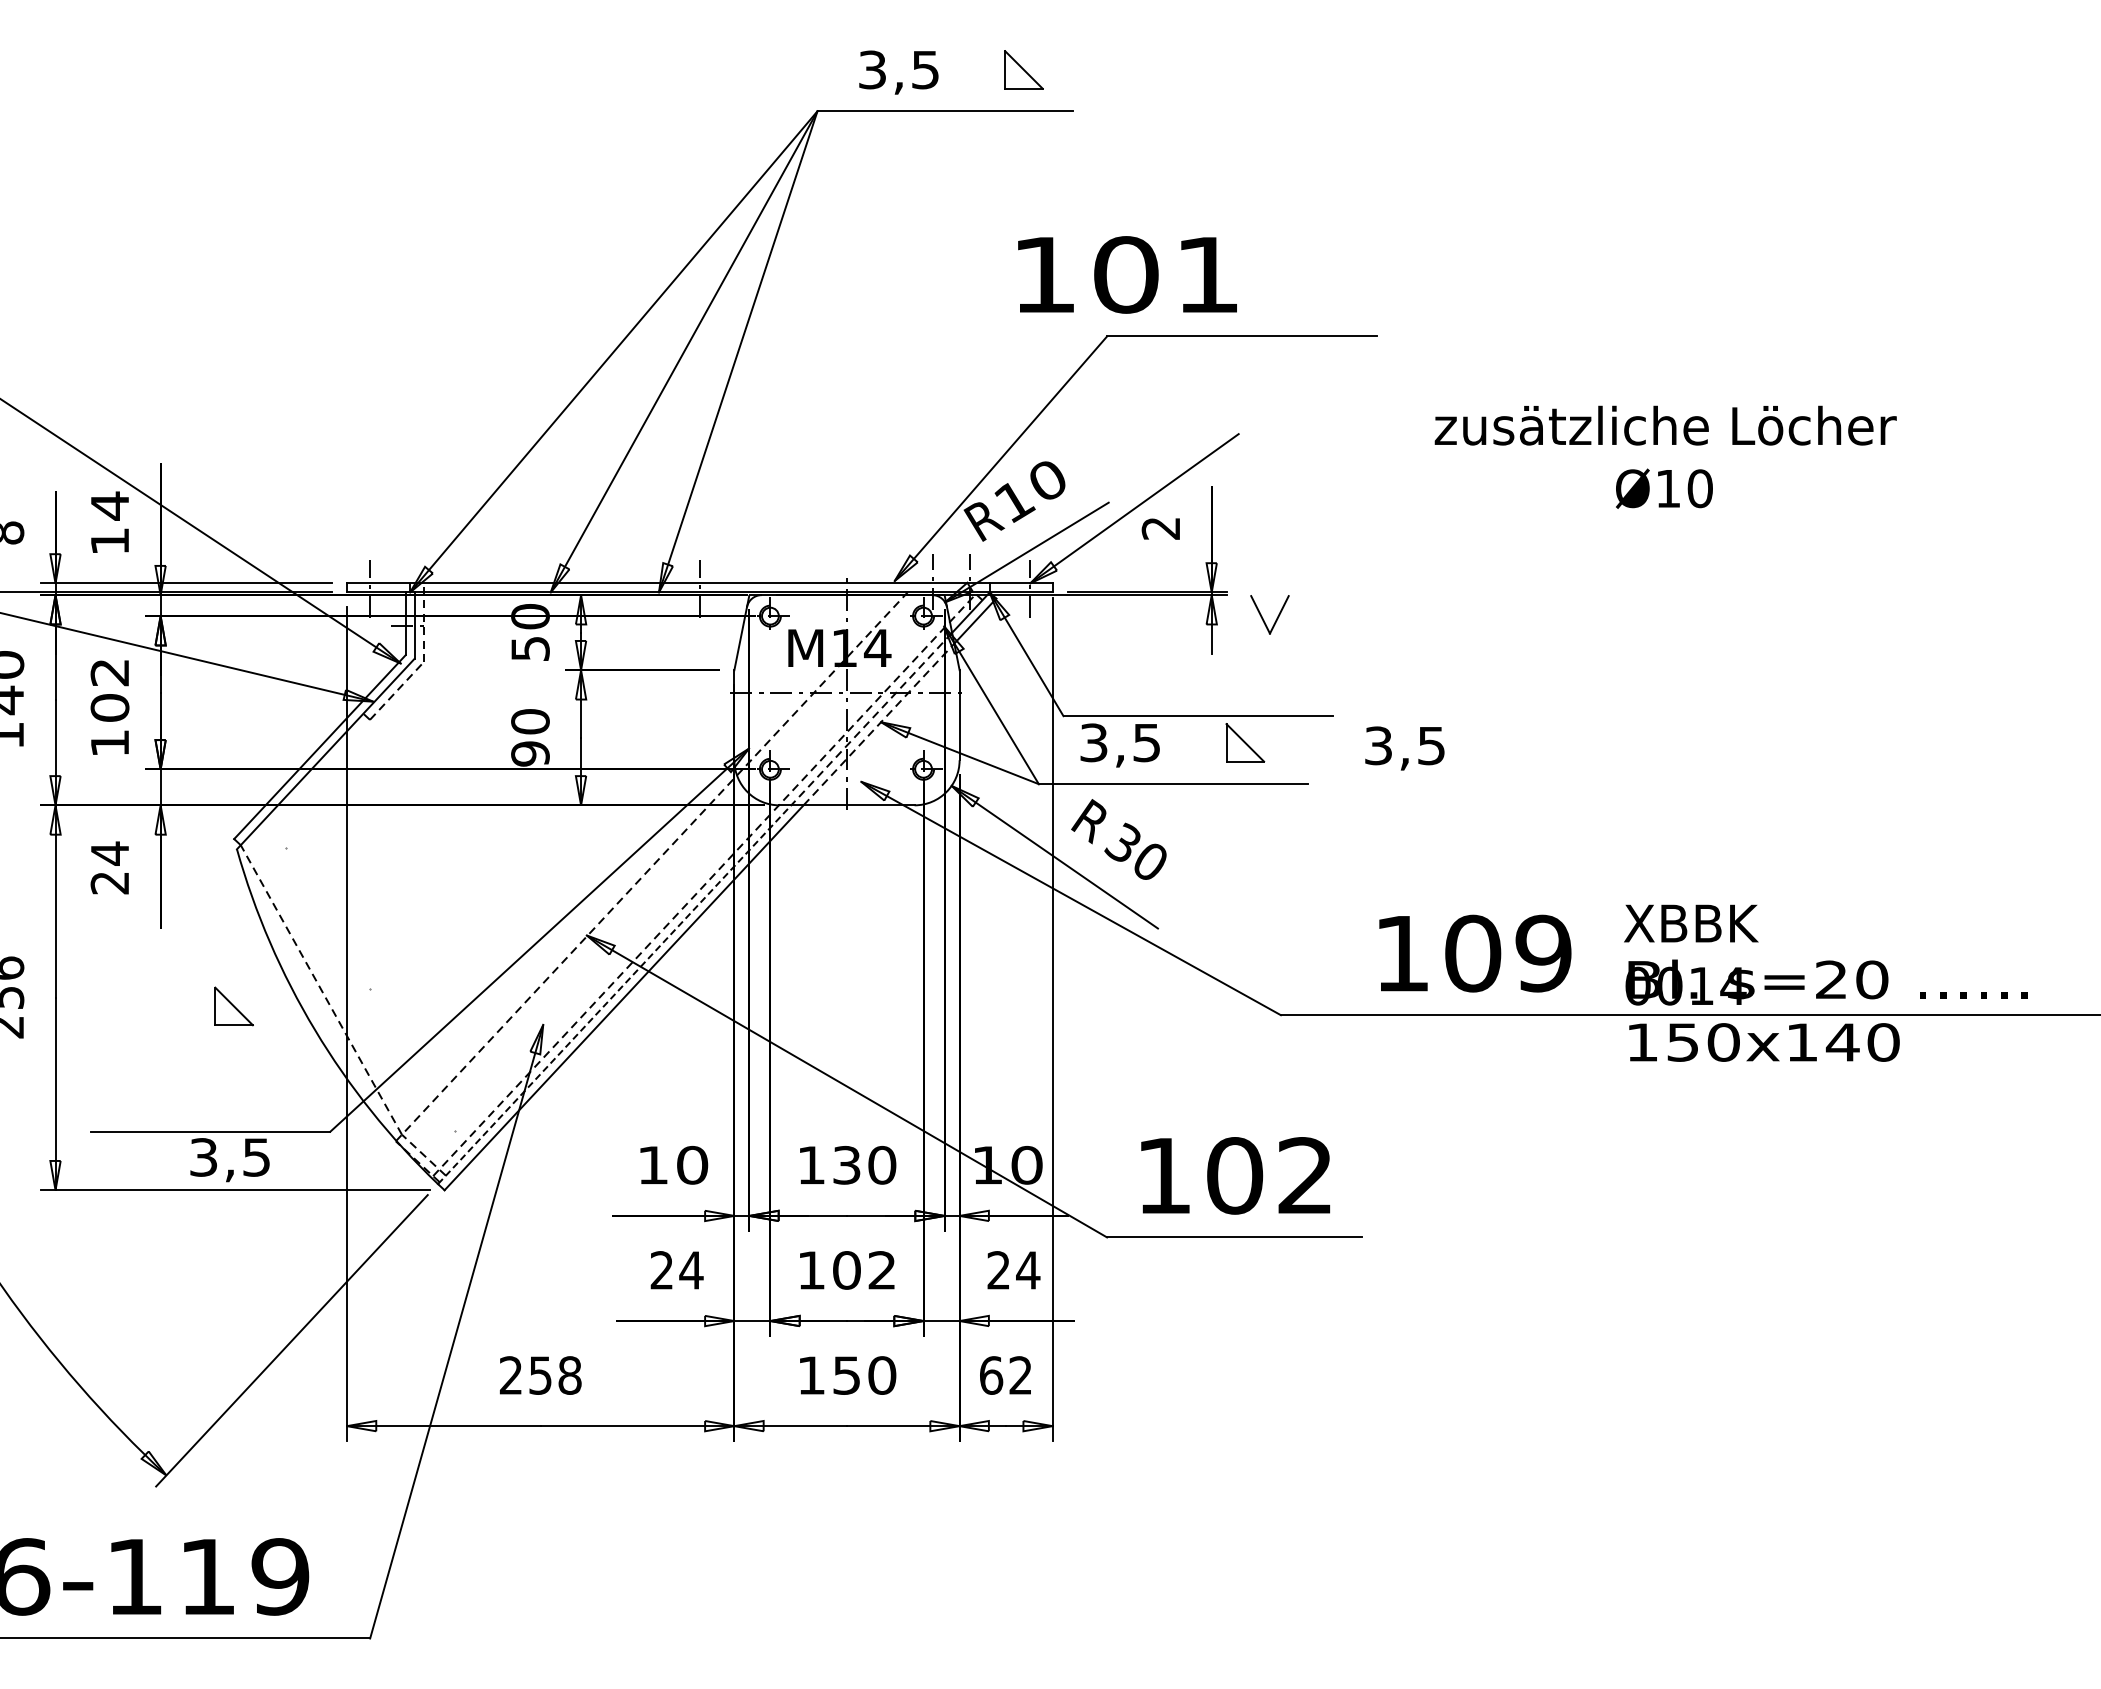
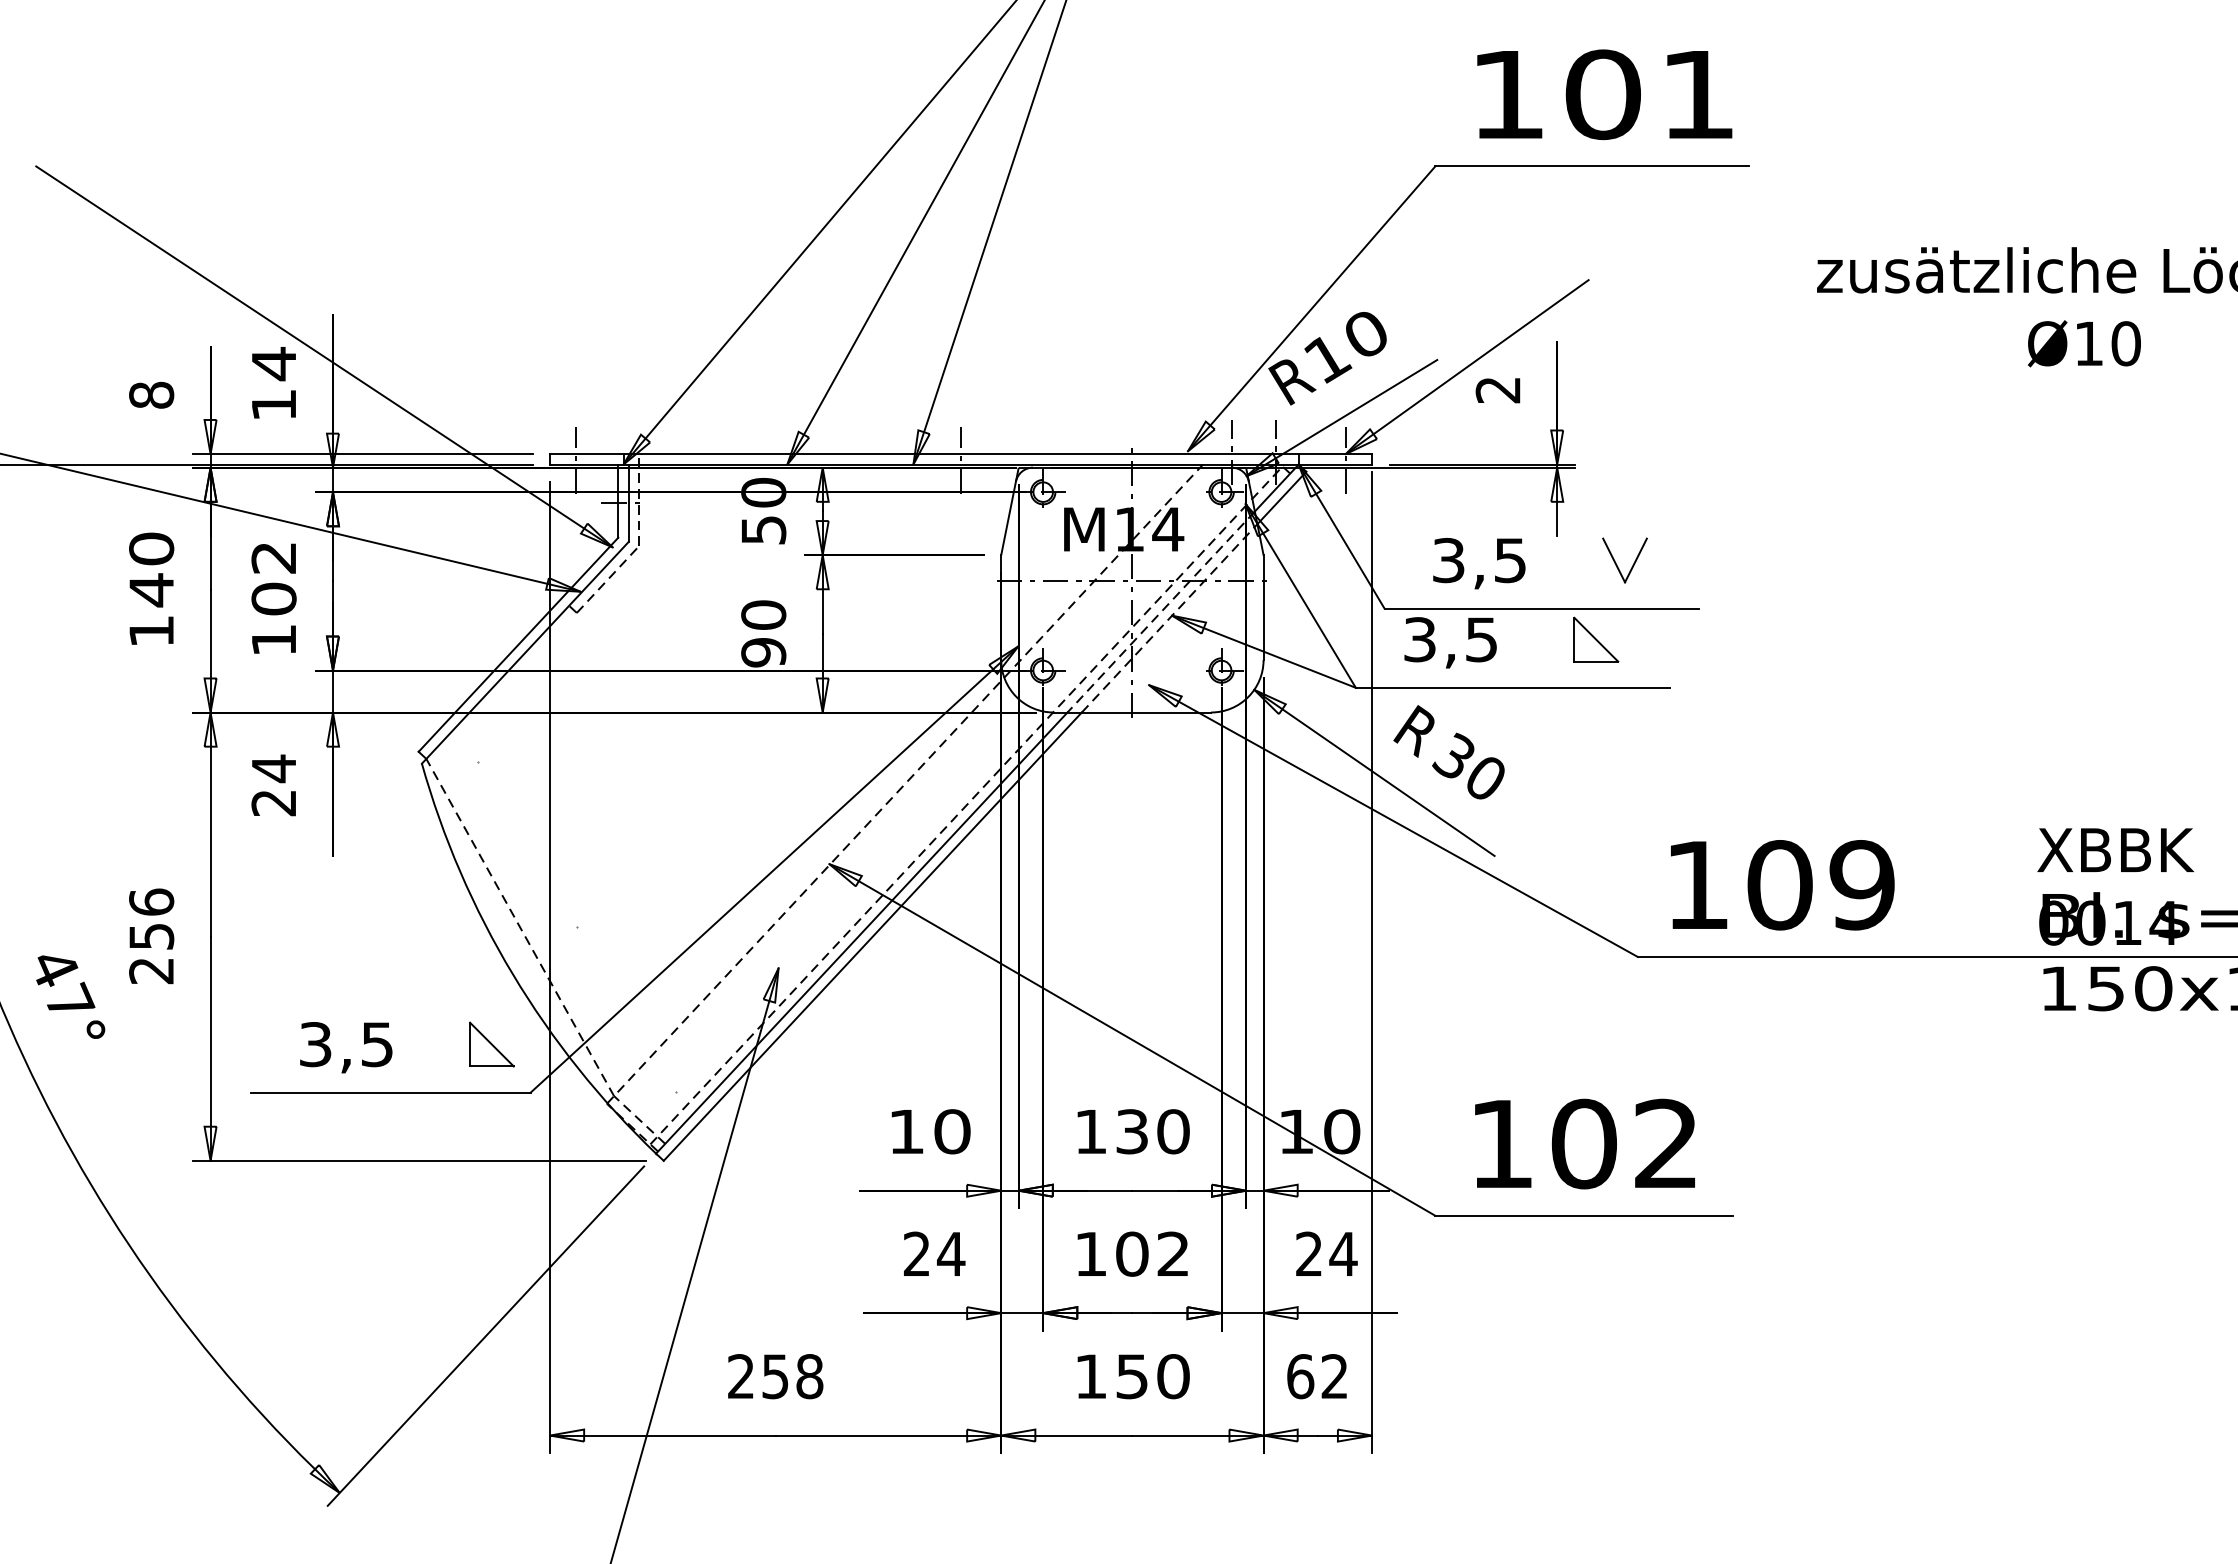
text: (1127, 274) -> (1604, 94), moved
part: (1263, 618) -> (1617, 564), moved
text: (1404, 748) -> (1478, 563), moved
text: (1475, 953) -> (1782, 885), moved
line: (614, 994) -> (861, 932), dashed -> solid
part: (233, 1006) -> (491, 1044), moved
text: (229, 1160) -> (345, 1048), moved

